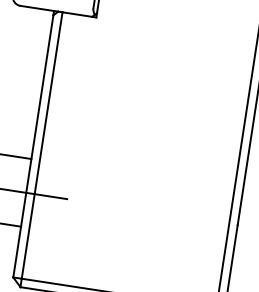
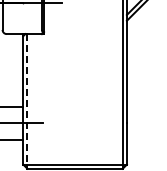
line: (42, 145) -> (27, 99), solid -> dashed

